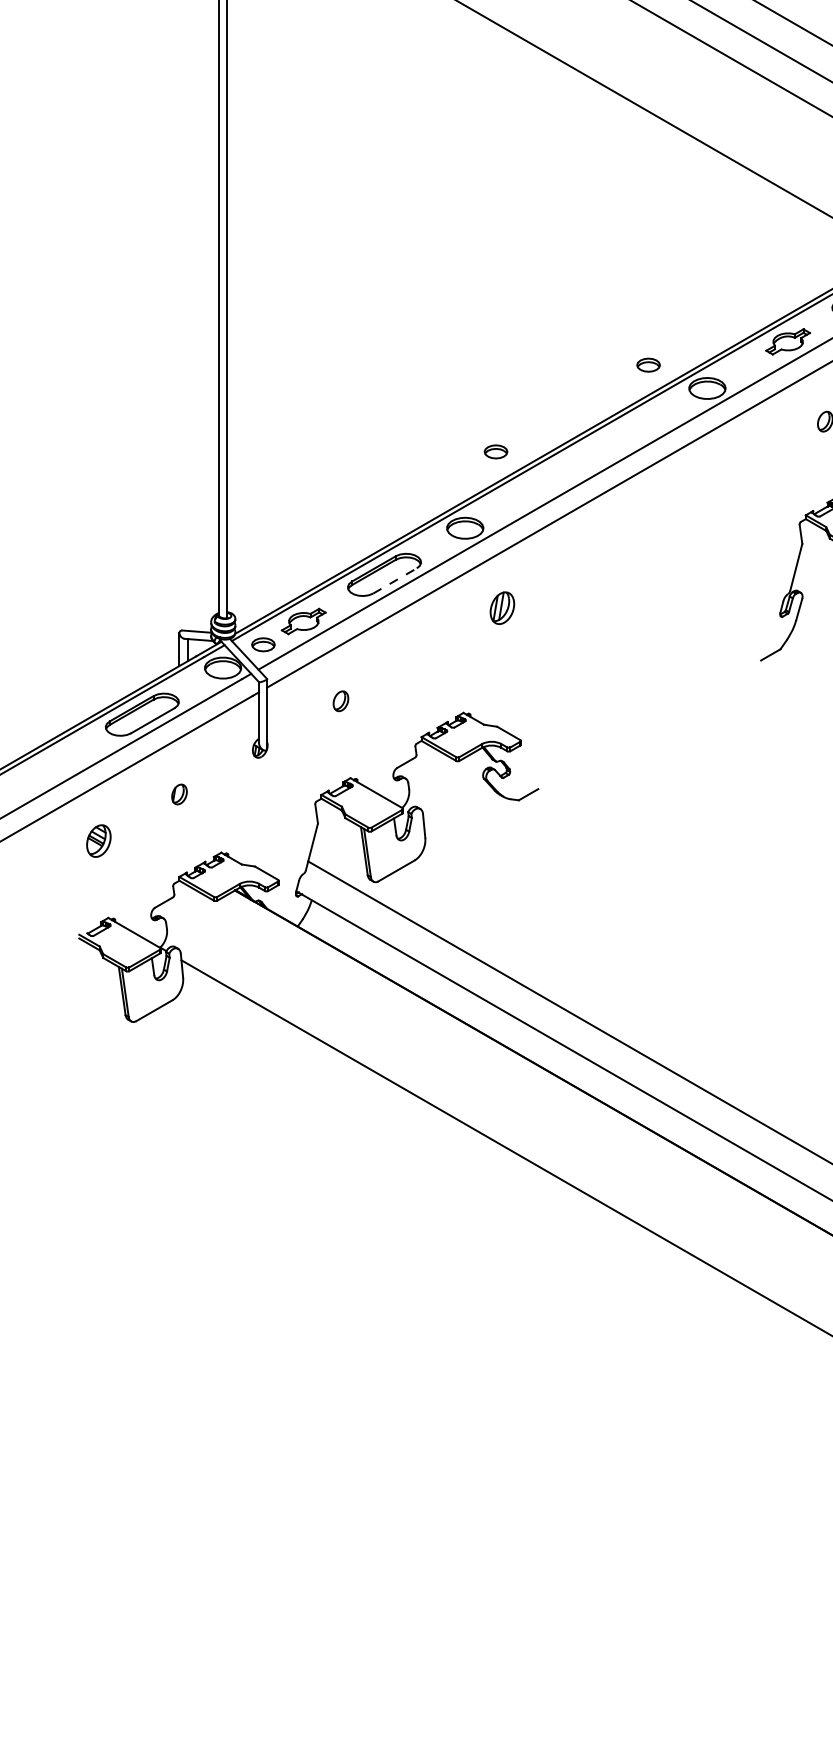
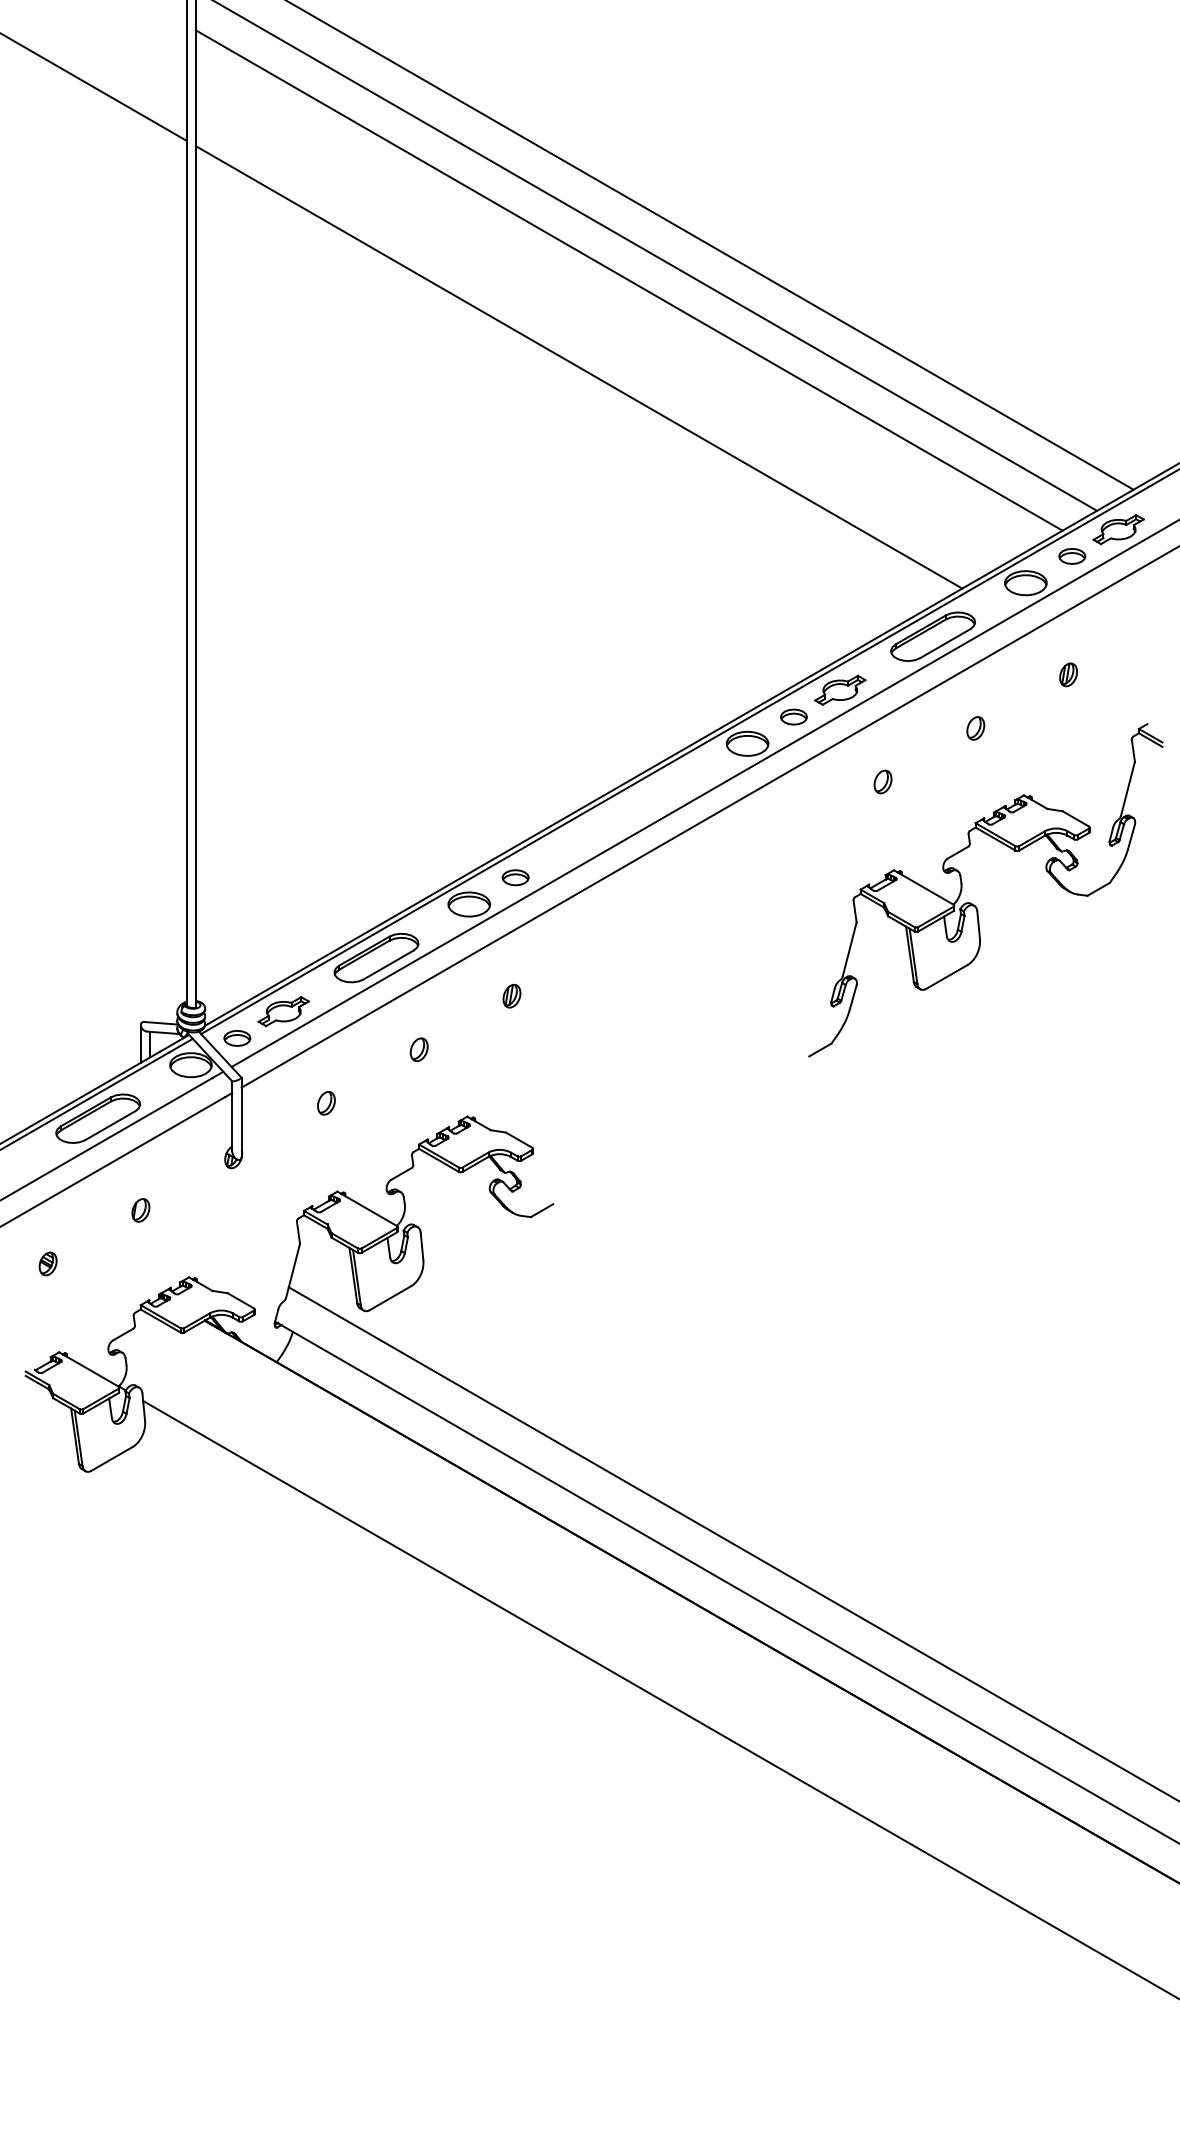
part: (648, 364) -> (793, 716), moved
part: (495, 451) -> (515, 877), moved
line: (394, 581) -> (388, 965), dashed -> solid
part: (501, 607) -> (511, 995), size x0.62
part: (421, 654) -> (418, 1049), added
part: (98, 840) -> (47, 1263), size x0.62

